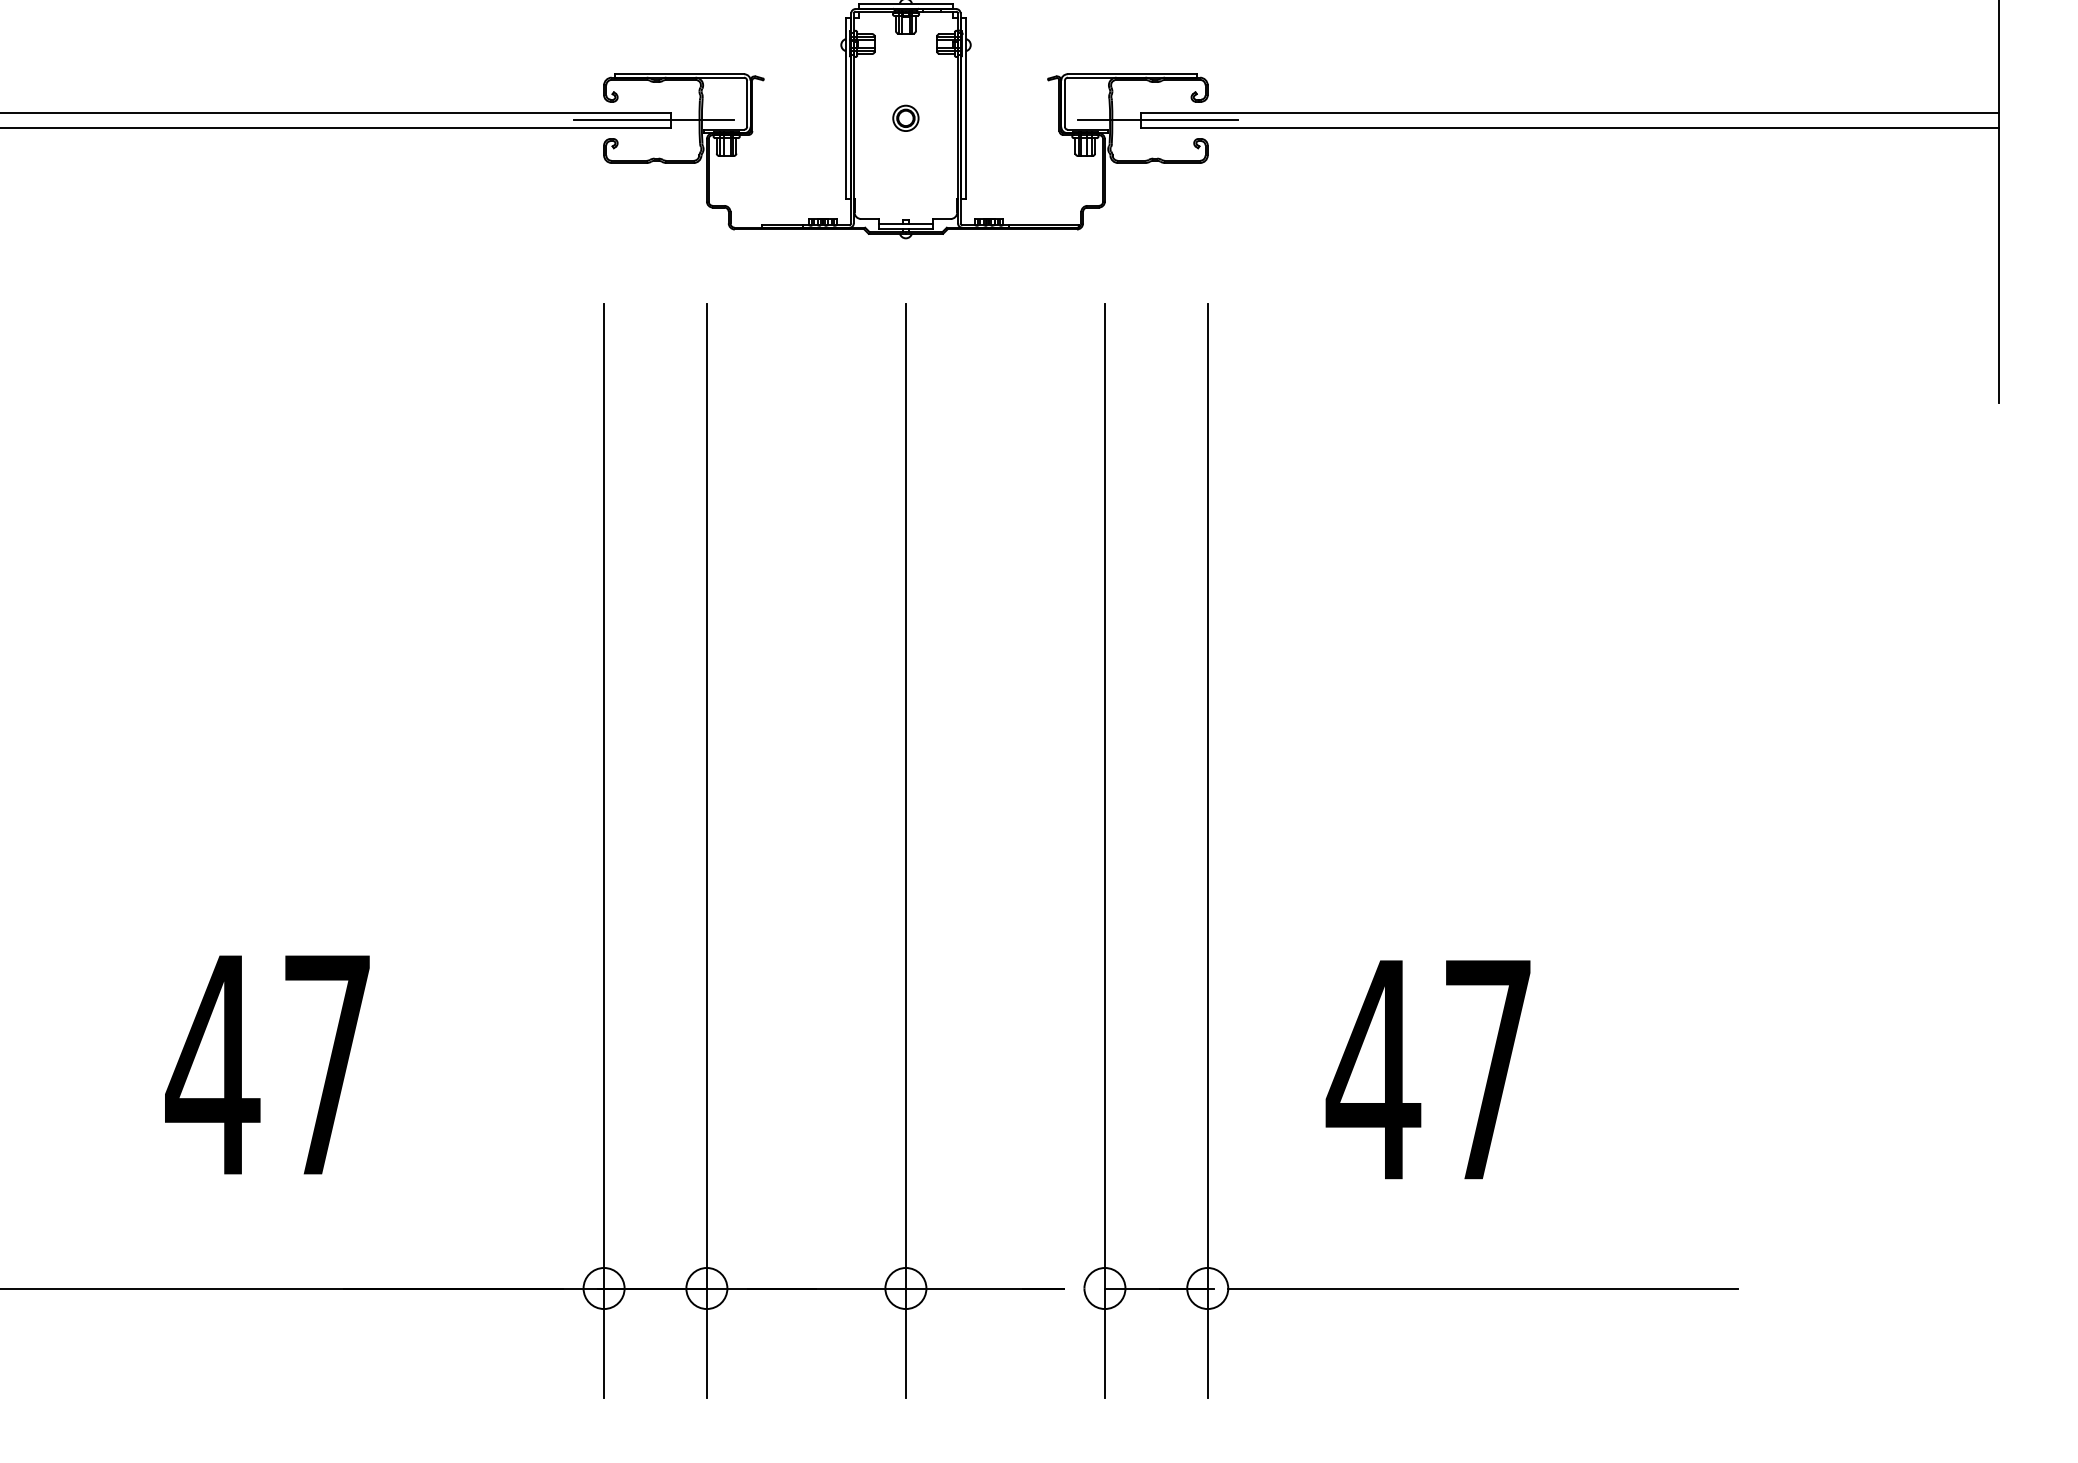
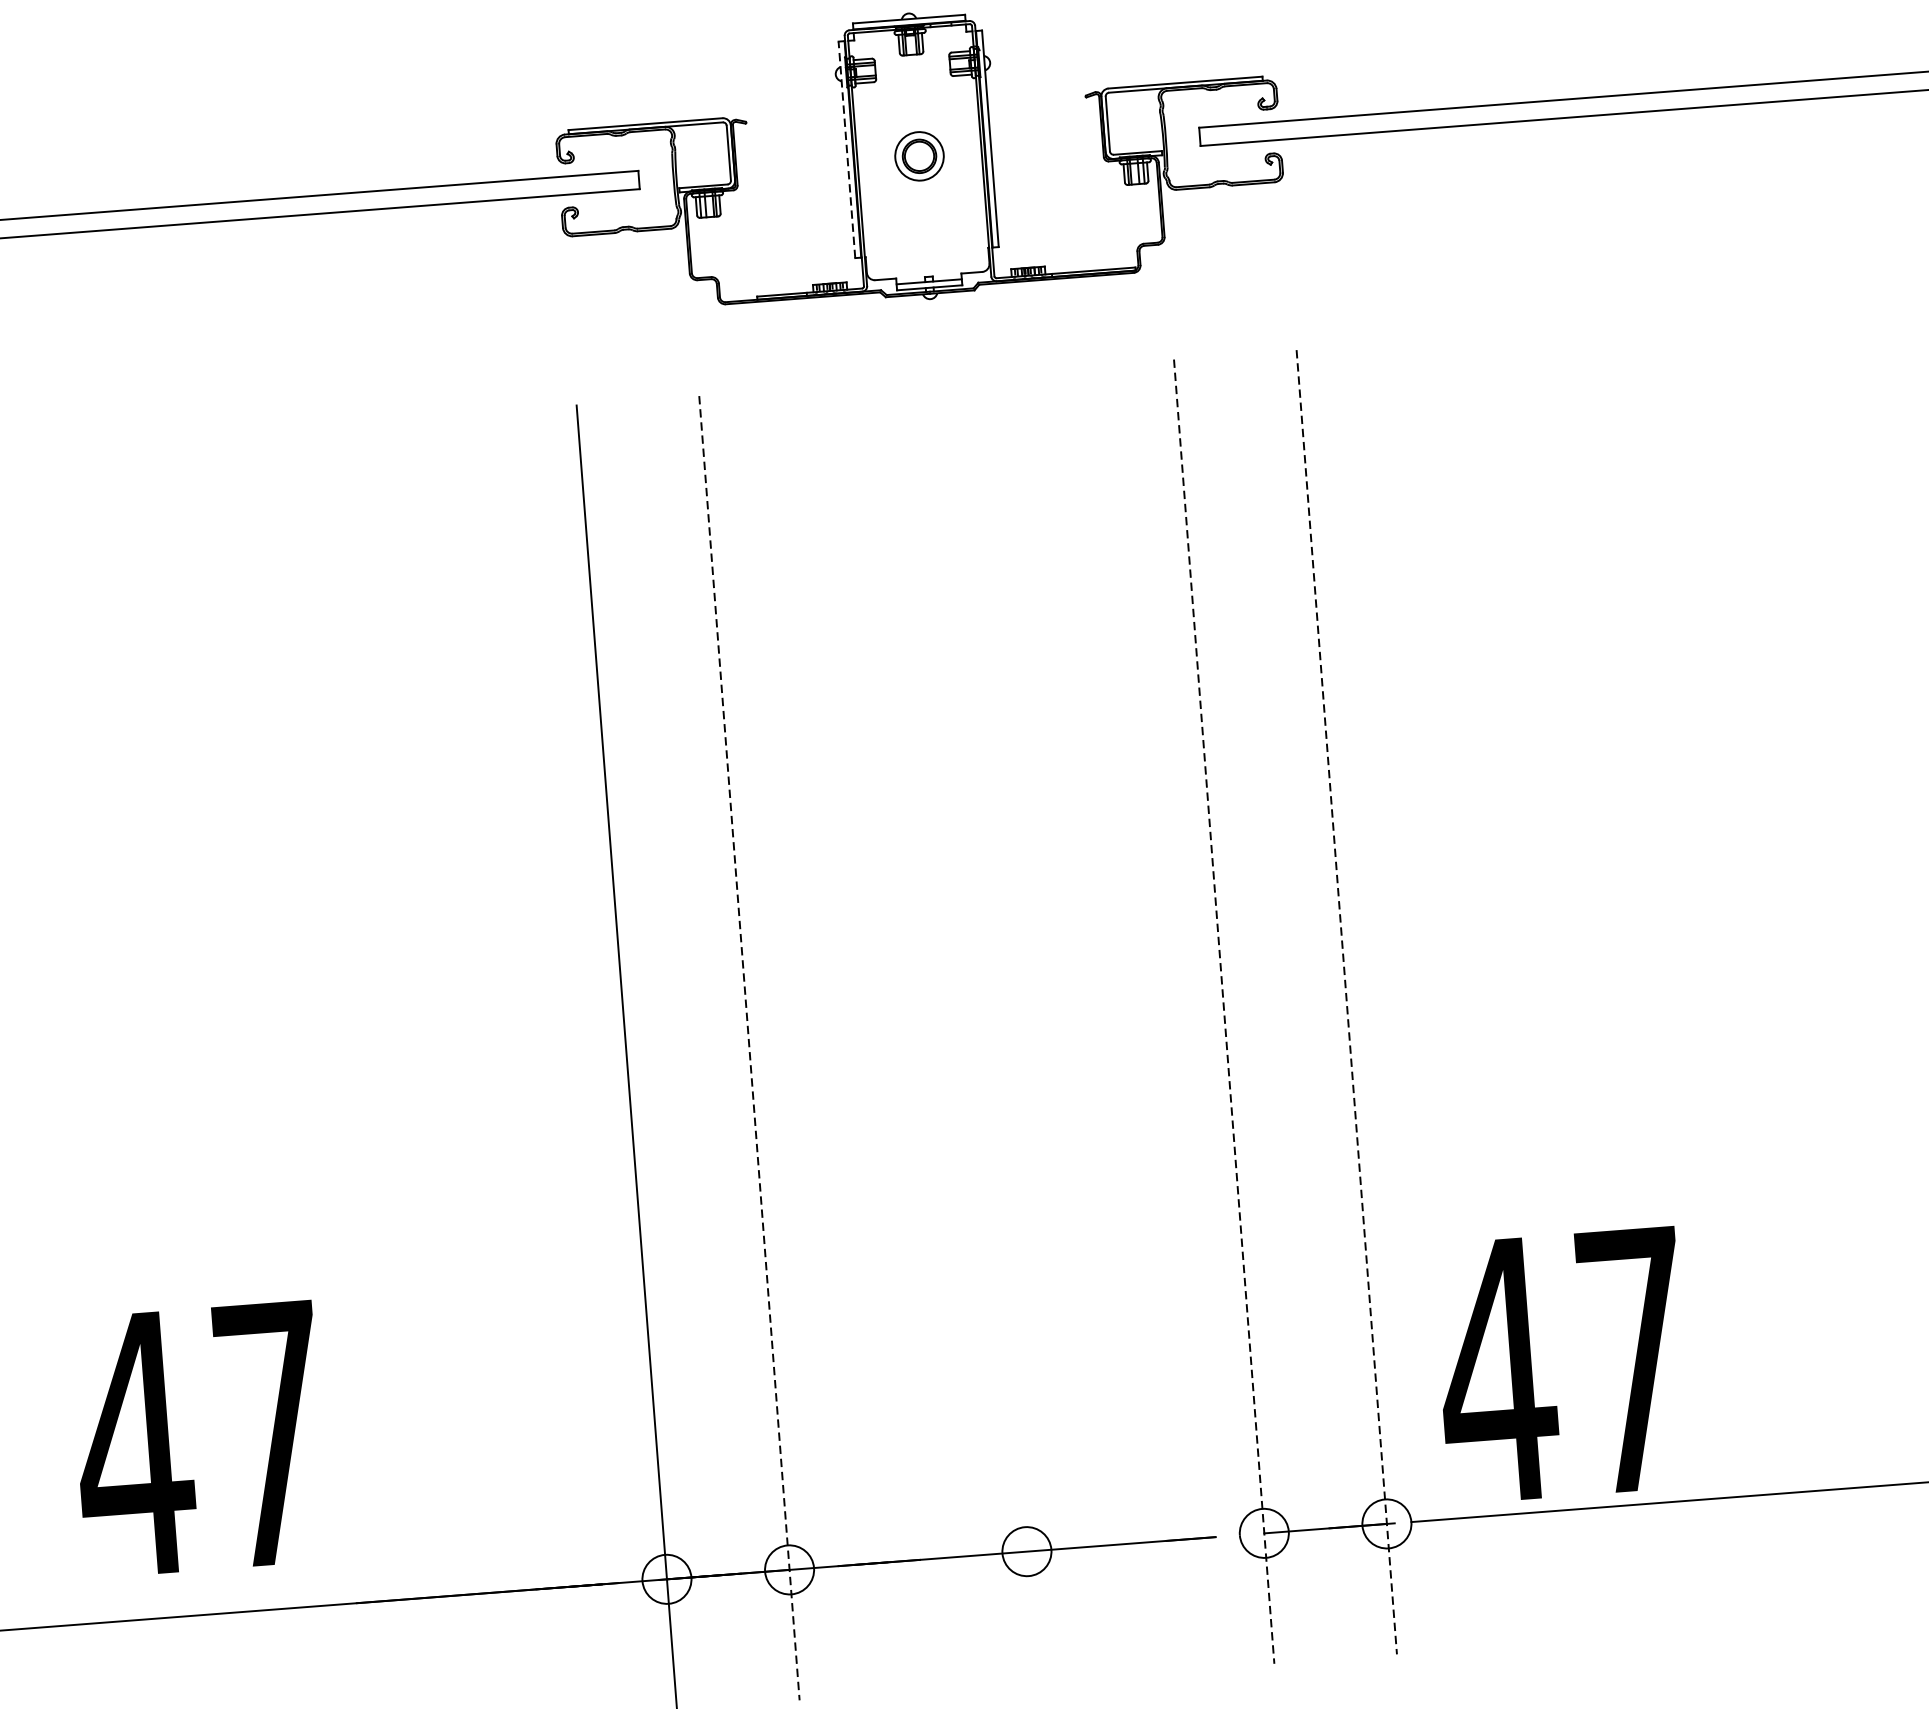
line: (845, 108) -> (846, 149), solid -> dashed
part: (905, 117) -> (918, 155), size x1.6
line: (653, 120) -> (618, 181), removed
line: (1157, 120) -> (1219, 135), removed
line: (905, 850) -> (986, 1029), removed
line: (706, 851) -> (749, 1048), solid -> dashed
line: (1104, 851) -> (1223, 1012), solid -> dashed
line: (1207, 851) -> (1346, 1002), solid -> dashed
text: (267, 1064) -> (199, 1438), moved
text: (1427, 1069) -> (1561, 1365), moved

